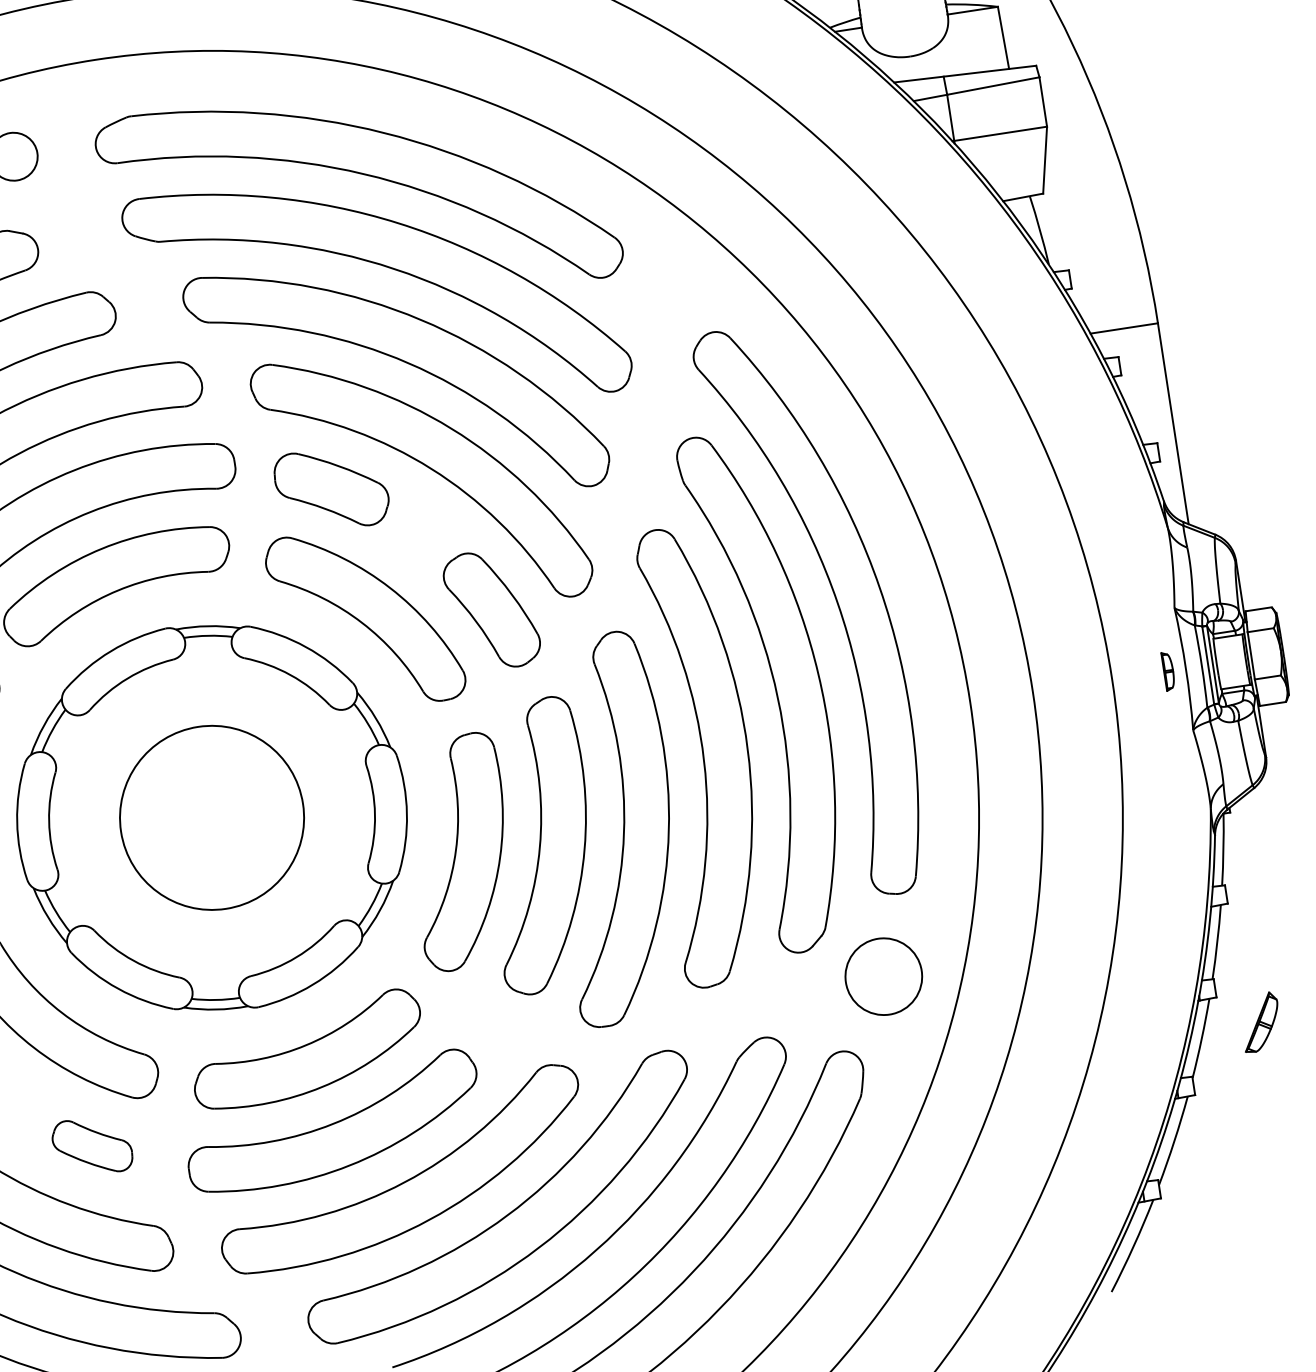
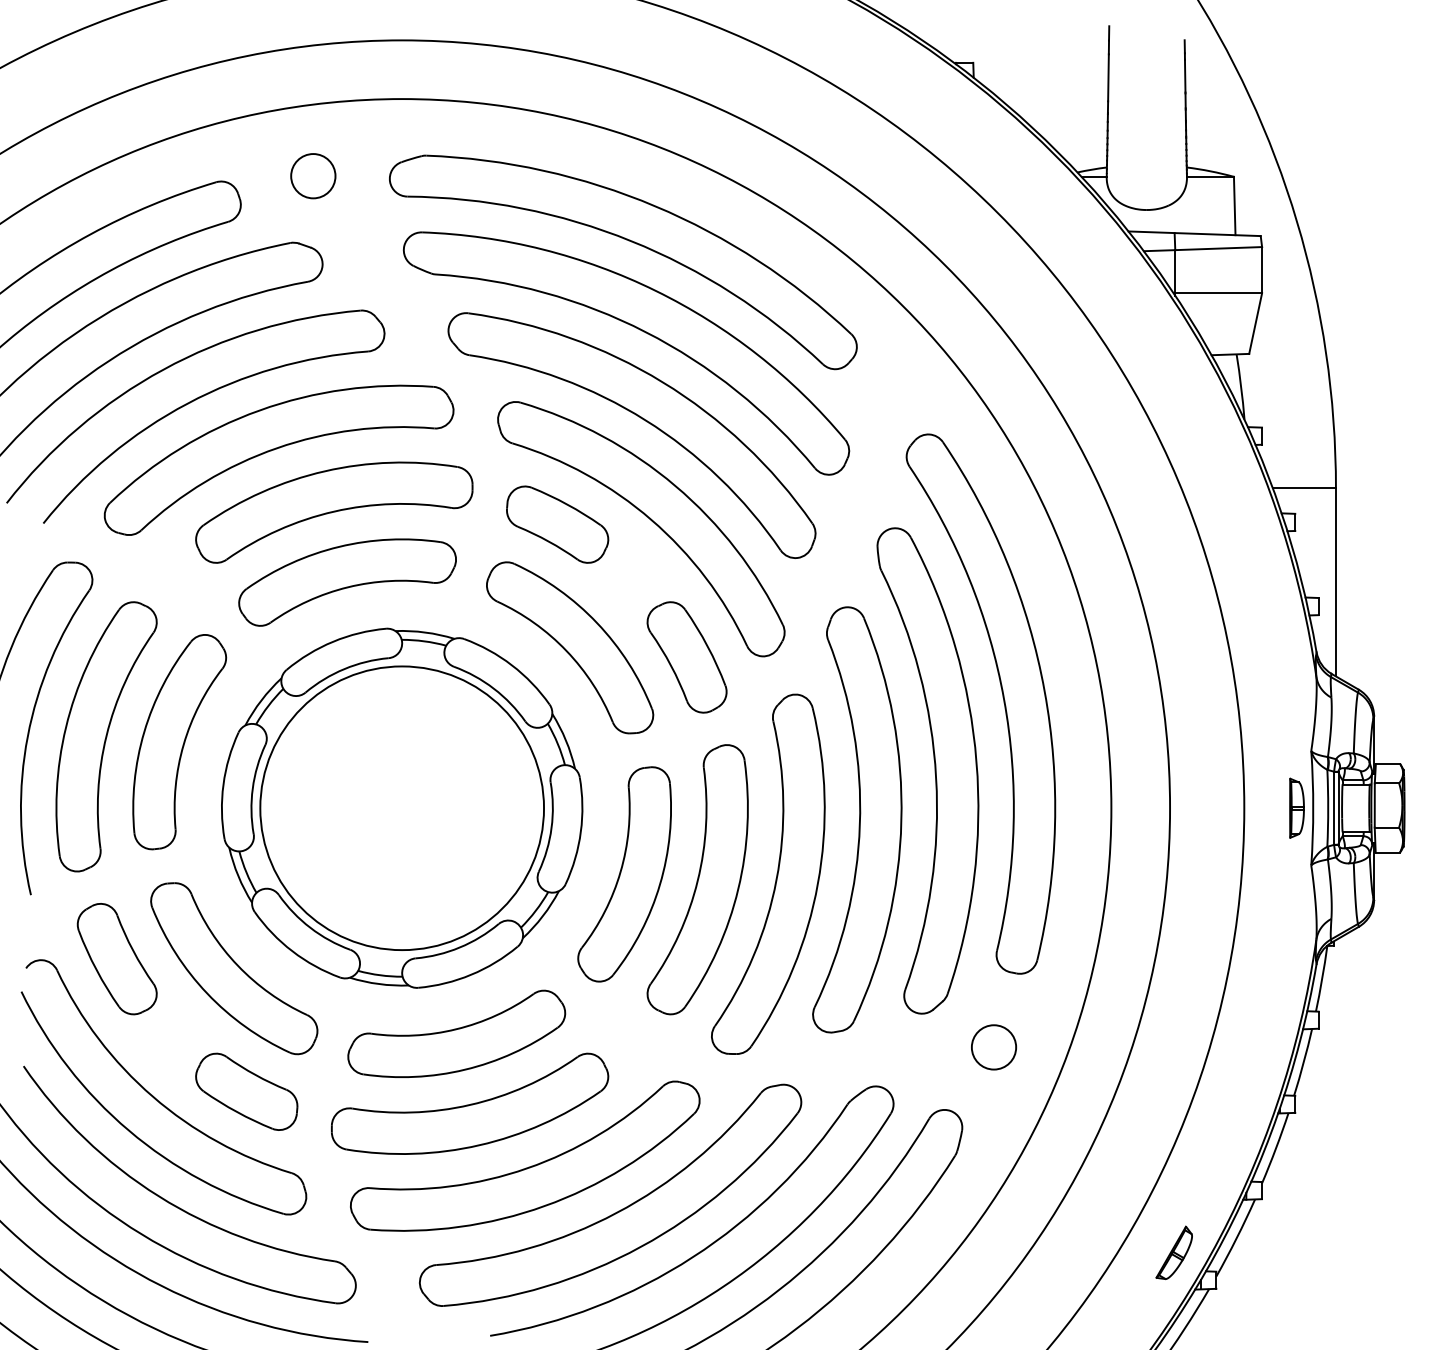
part: (1167, 670) -> (1296, 807), size x1.67
circle: (212, 818) -> (402, 808), size x1.67
circle: (883, 976) -> (993, 1047), size x0.62
part: (1259, 1022) -> (1173, 1252), moved
part: (91, 1146) -> (246, 1091), size x1.43

